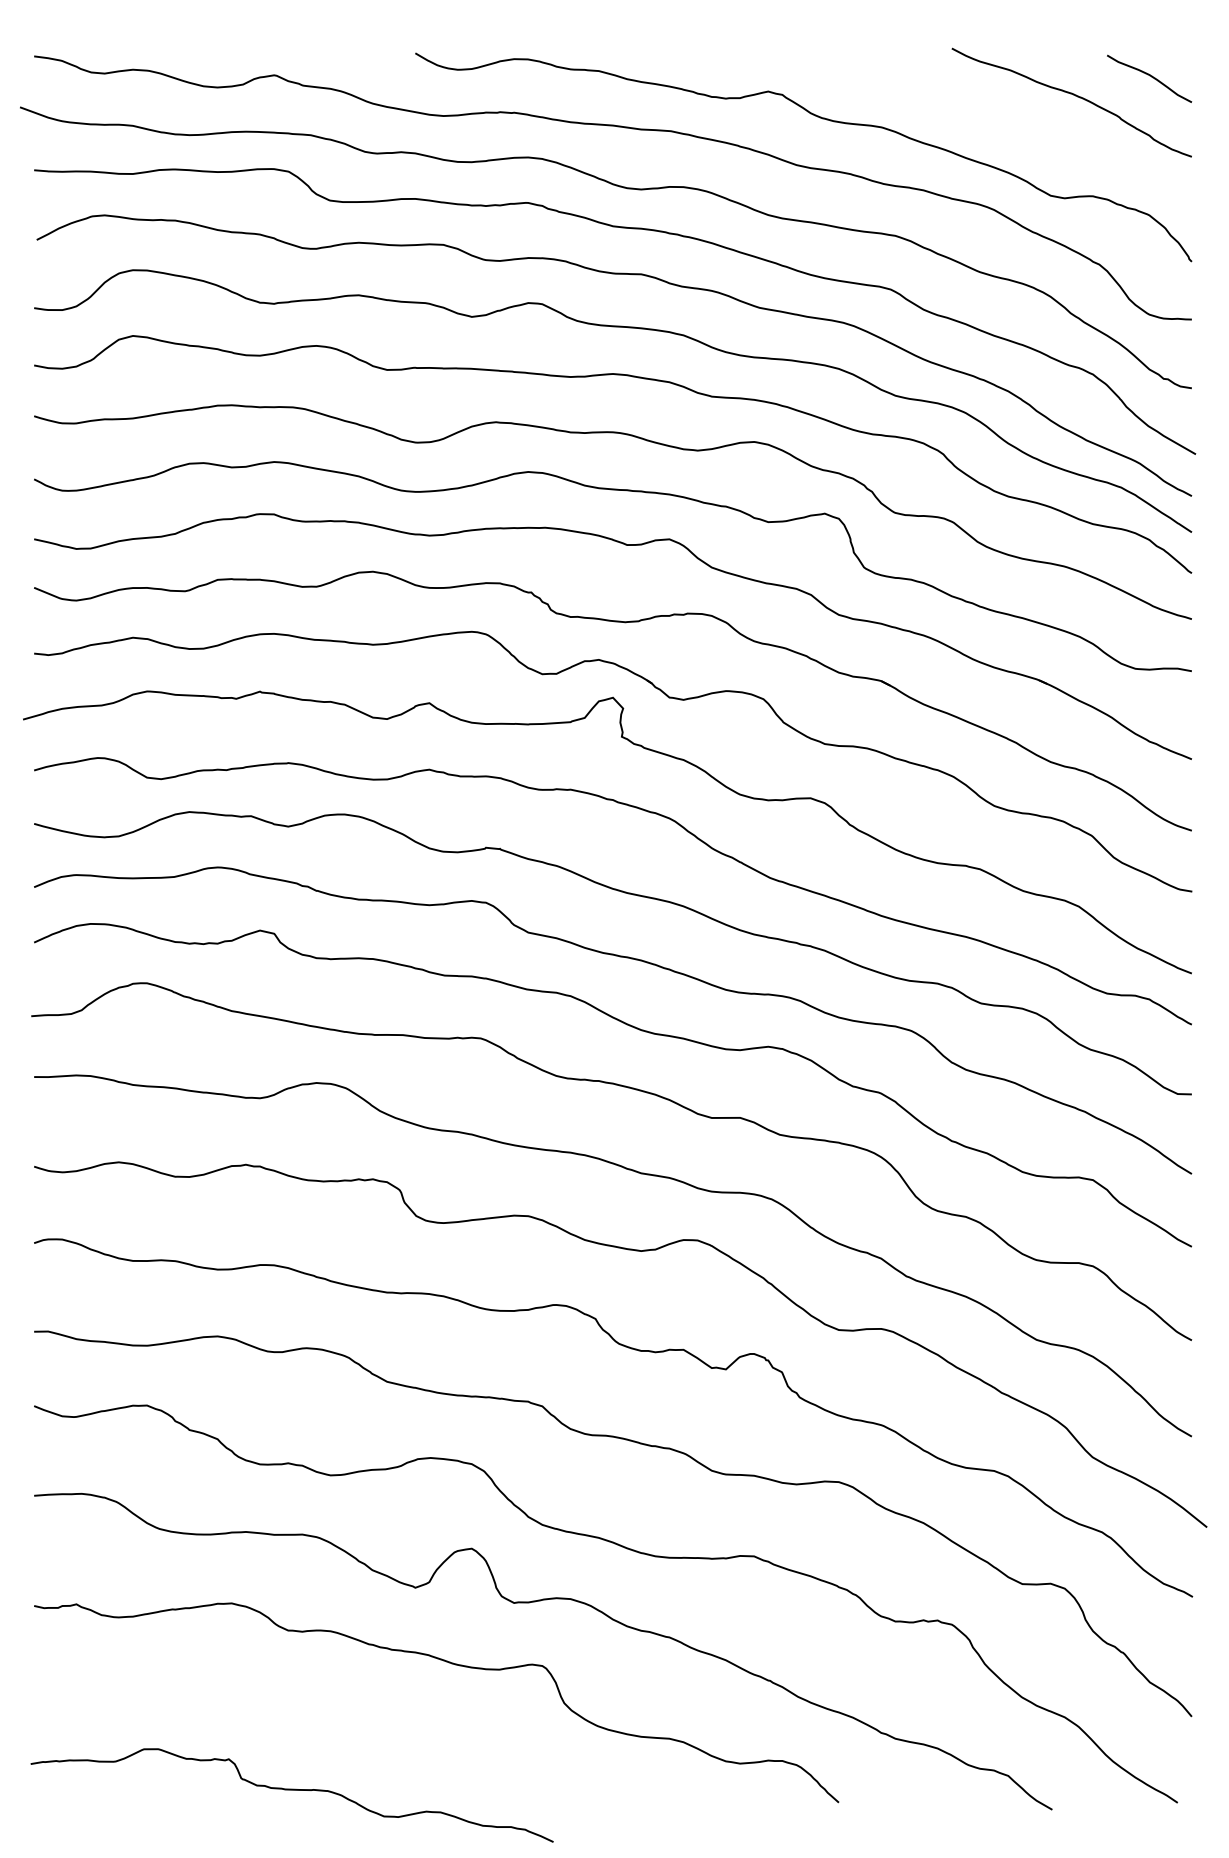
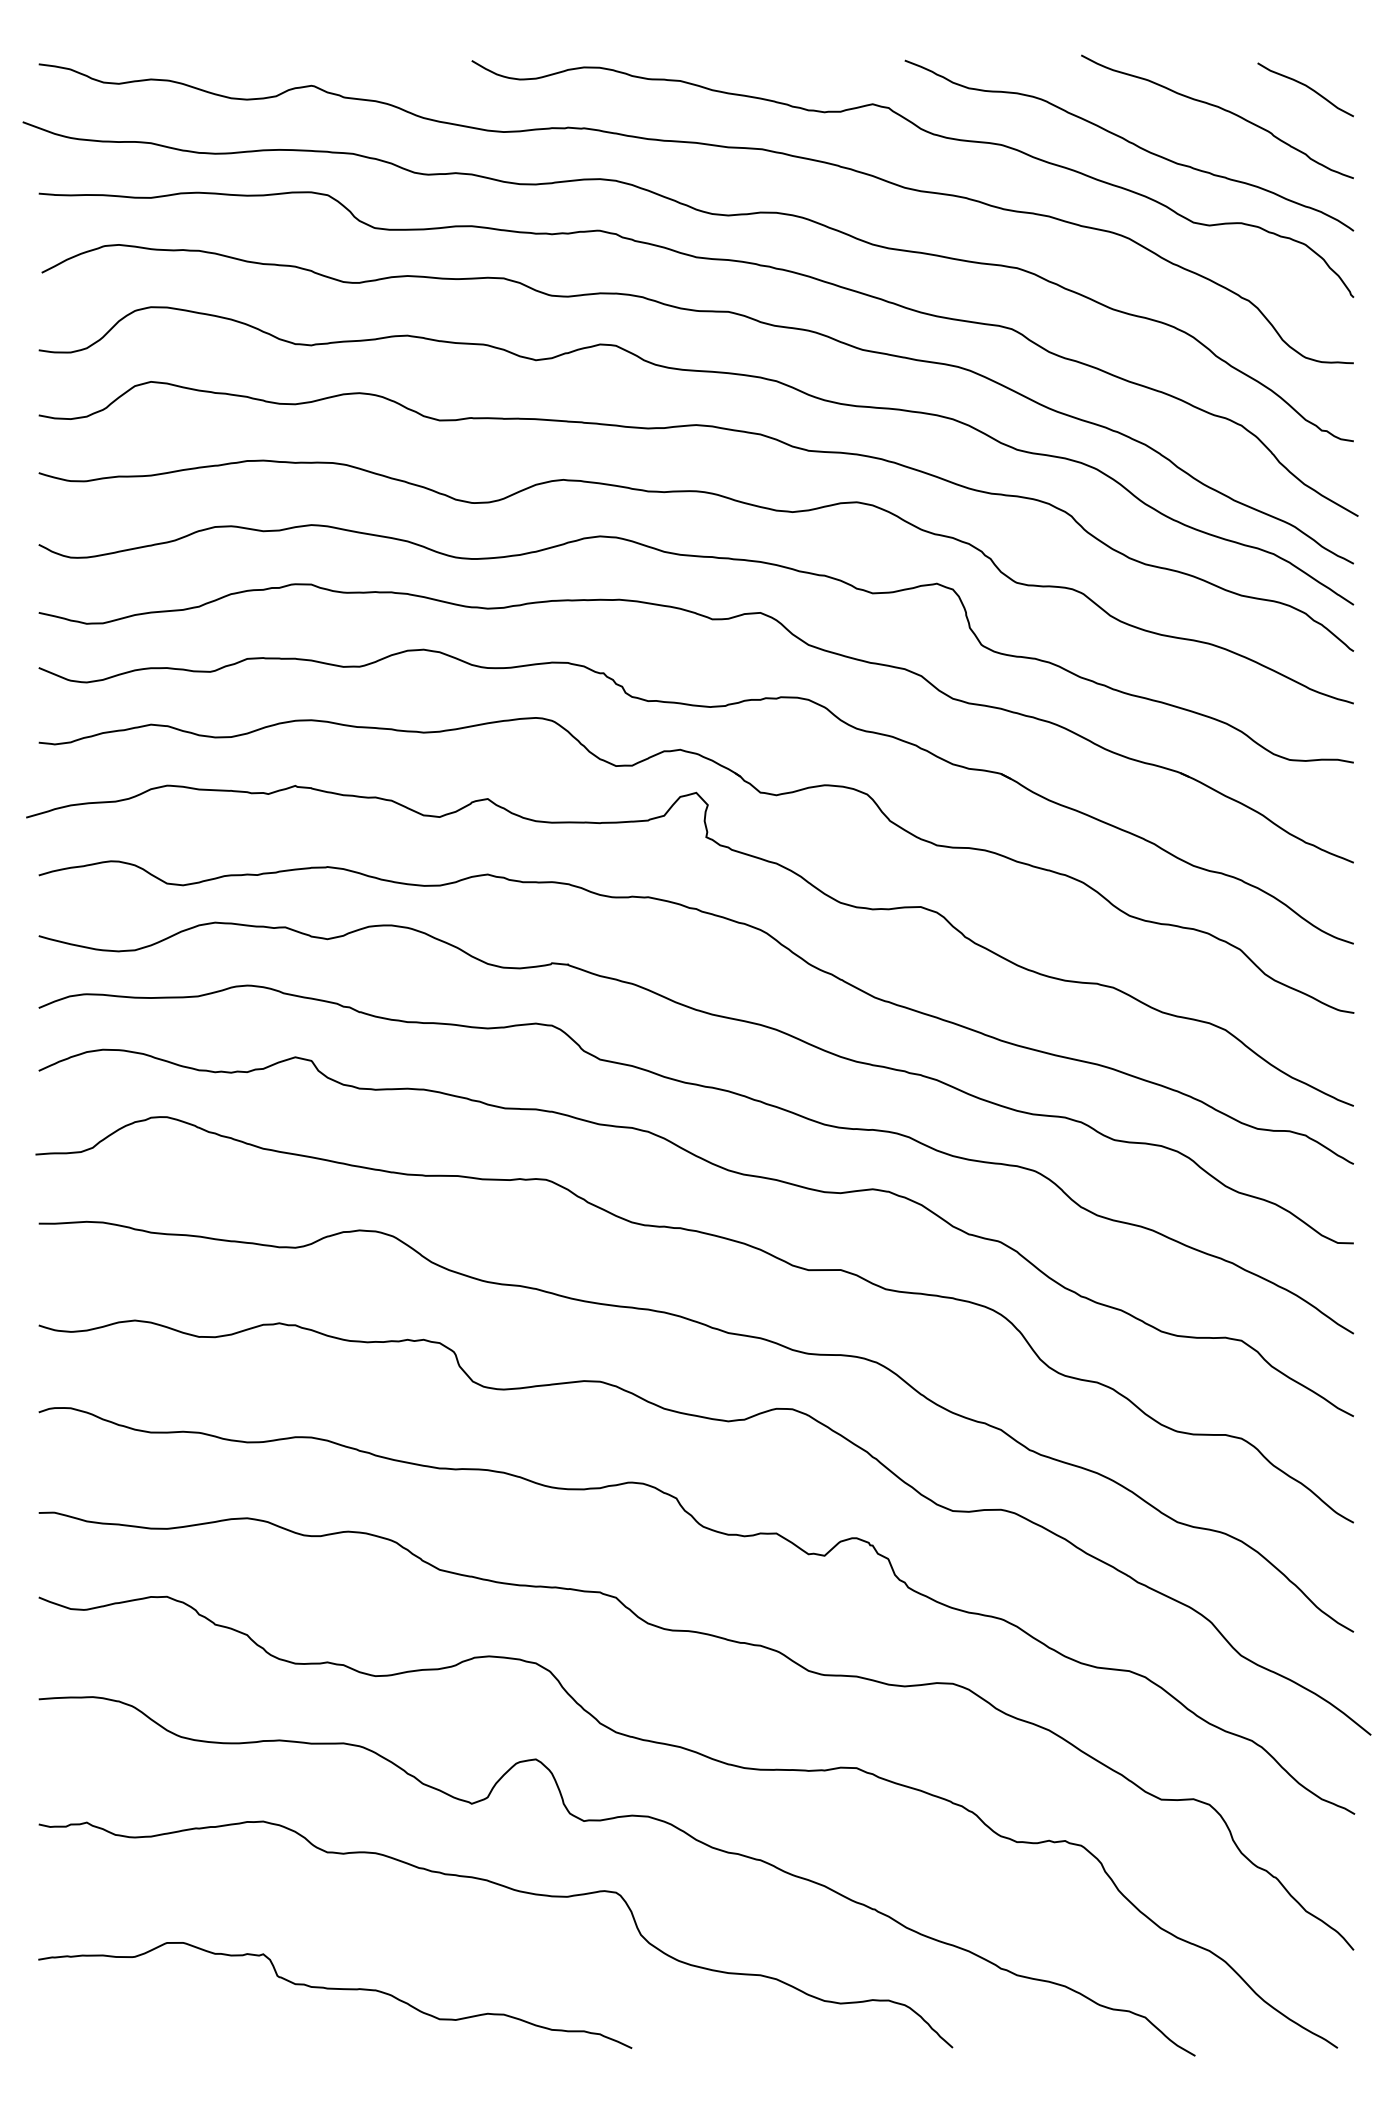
curve: (995, 126) -> (1130, 143), added
curve: (291, 1790) -> (334, 1989), moved

